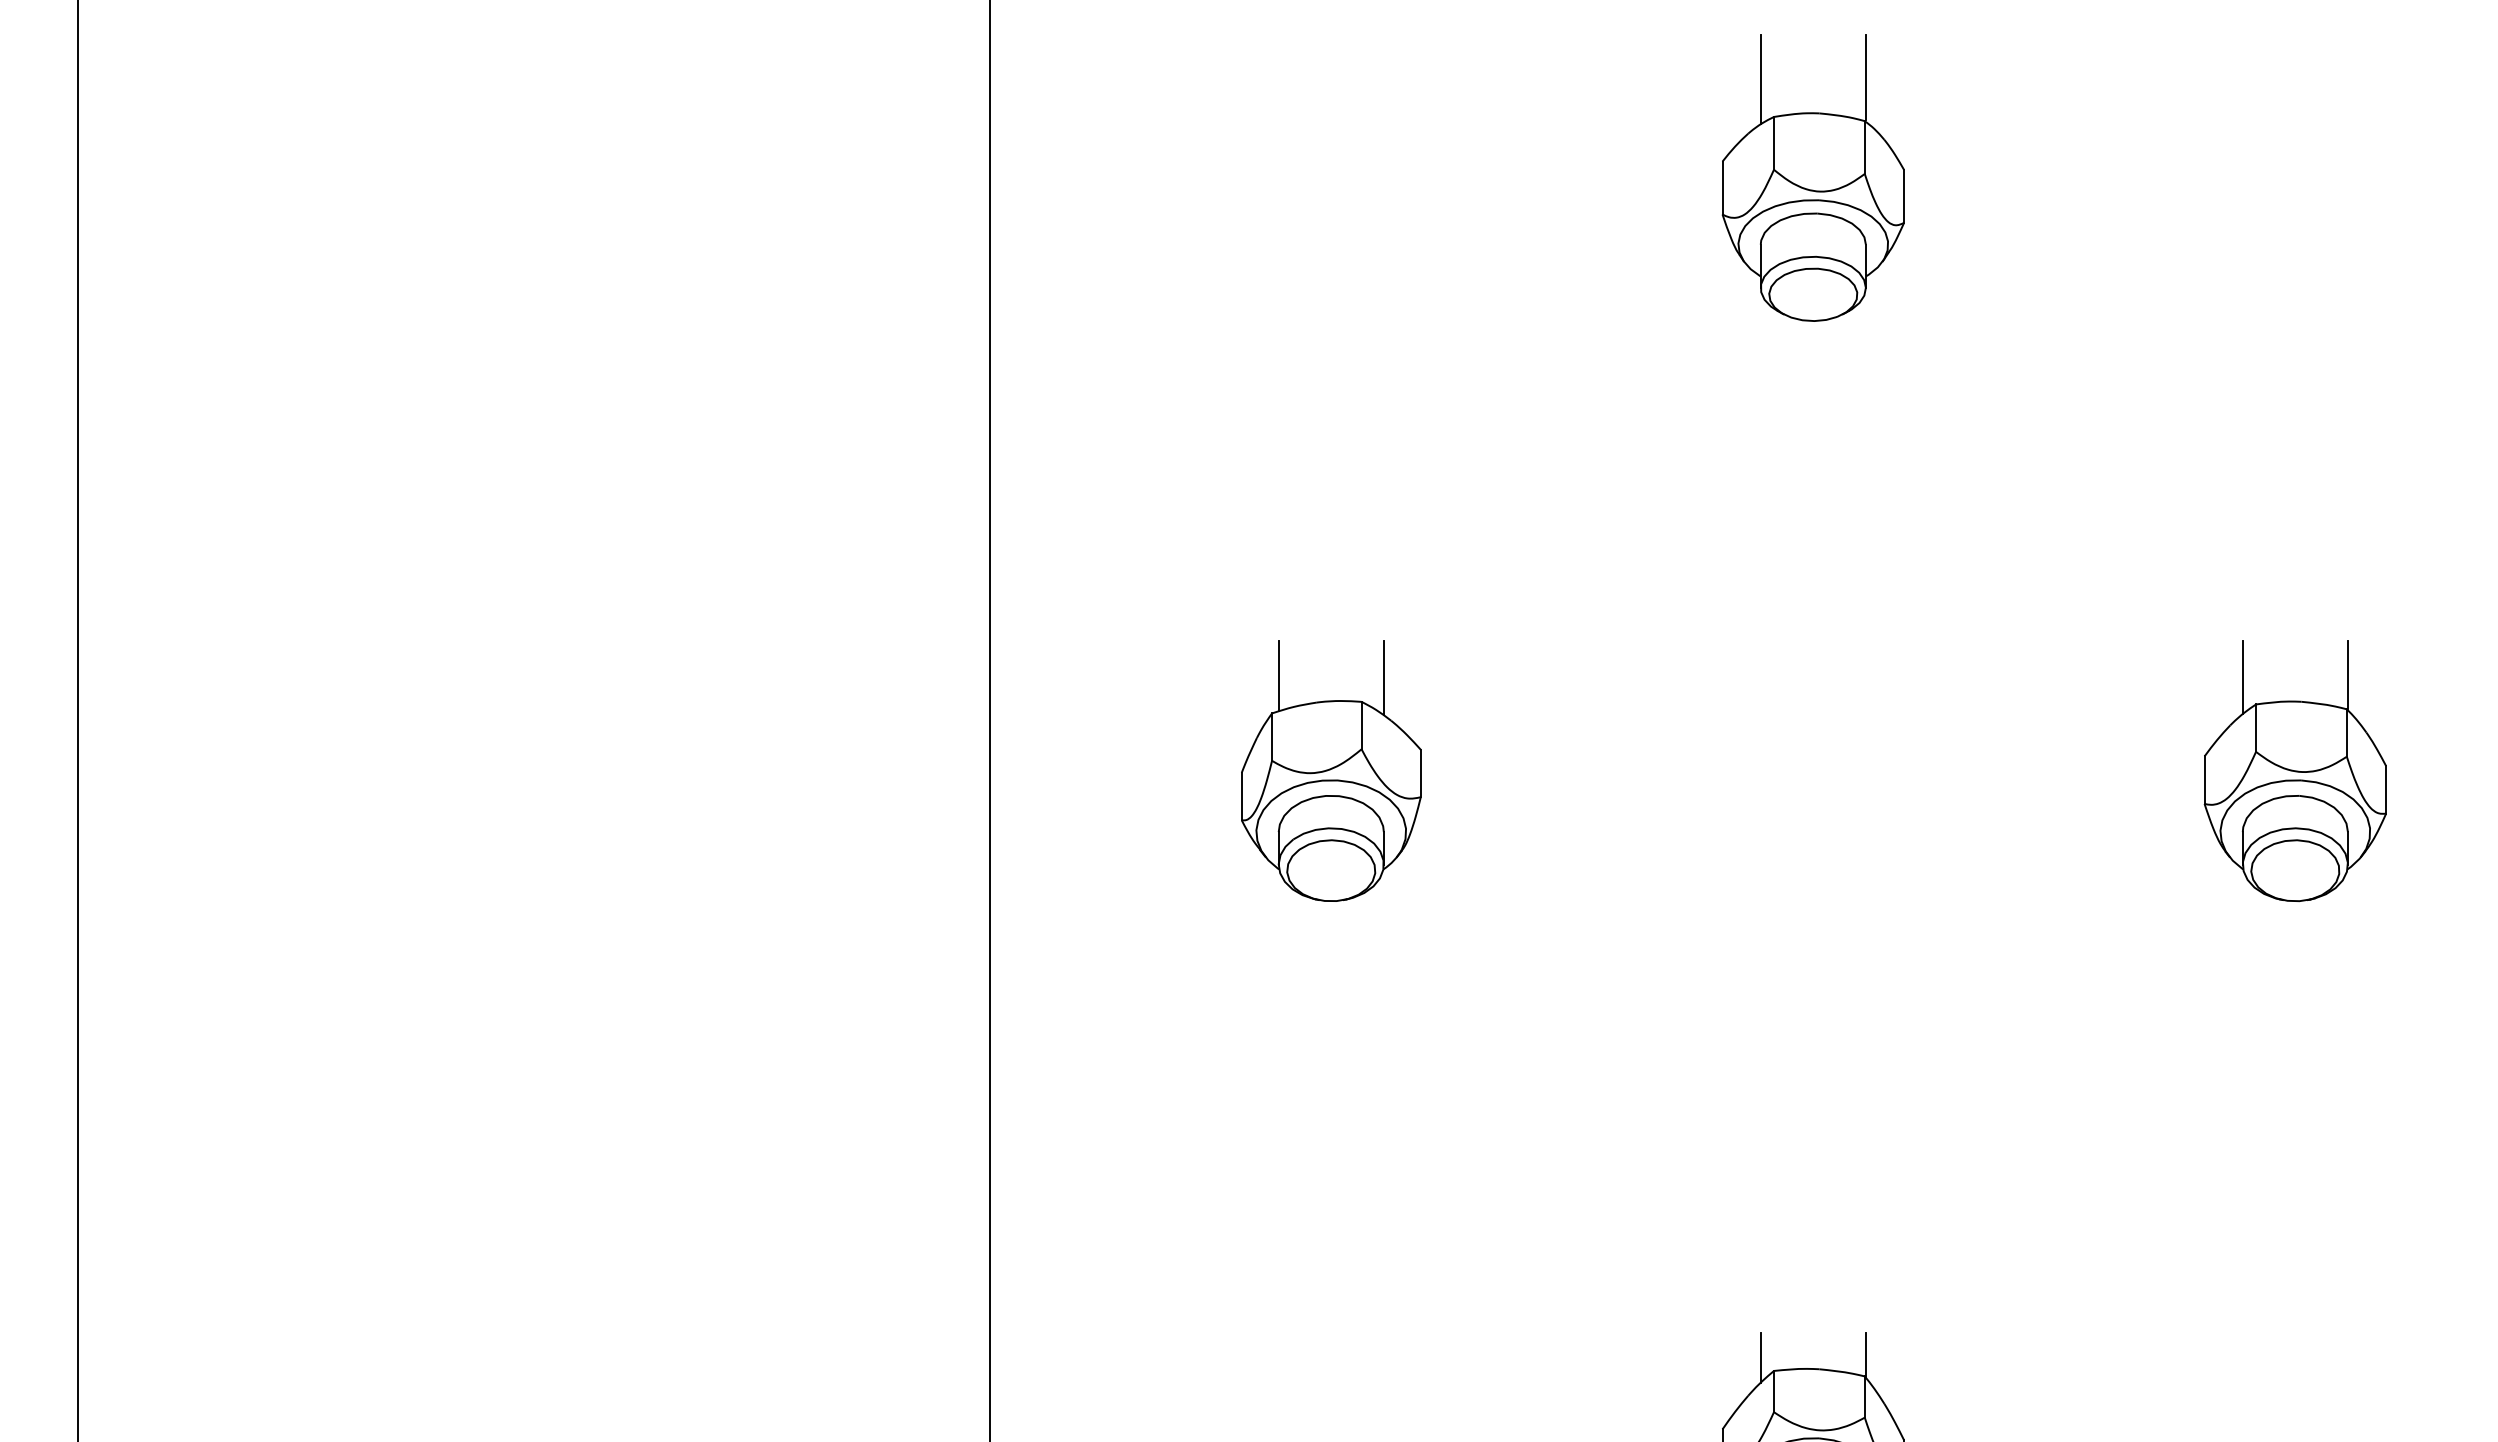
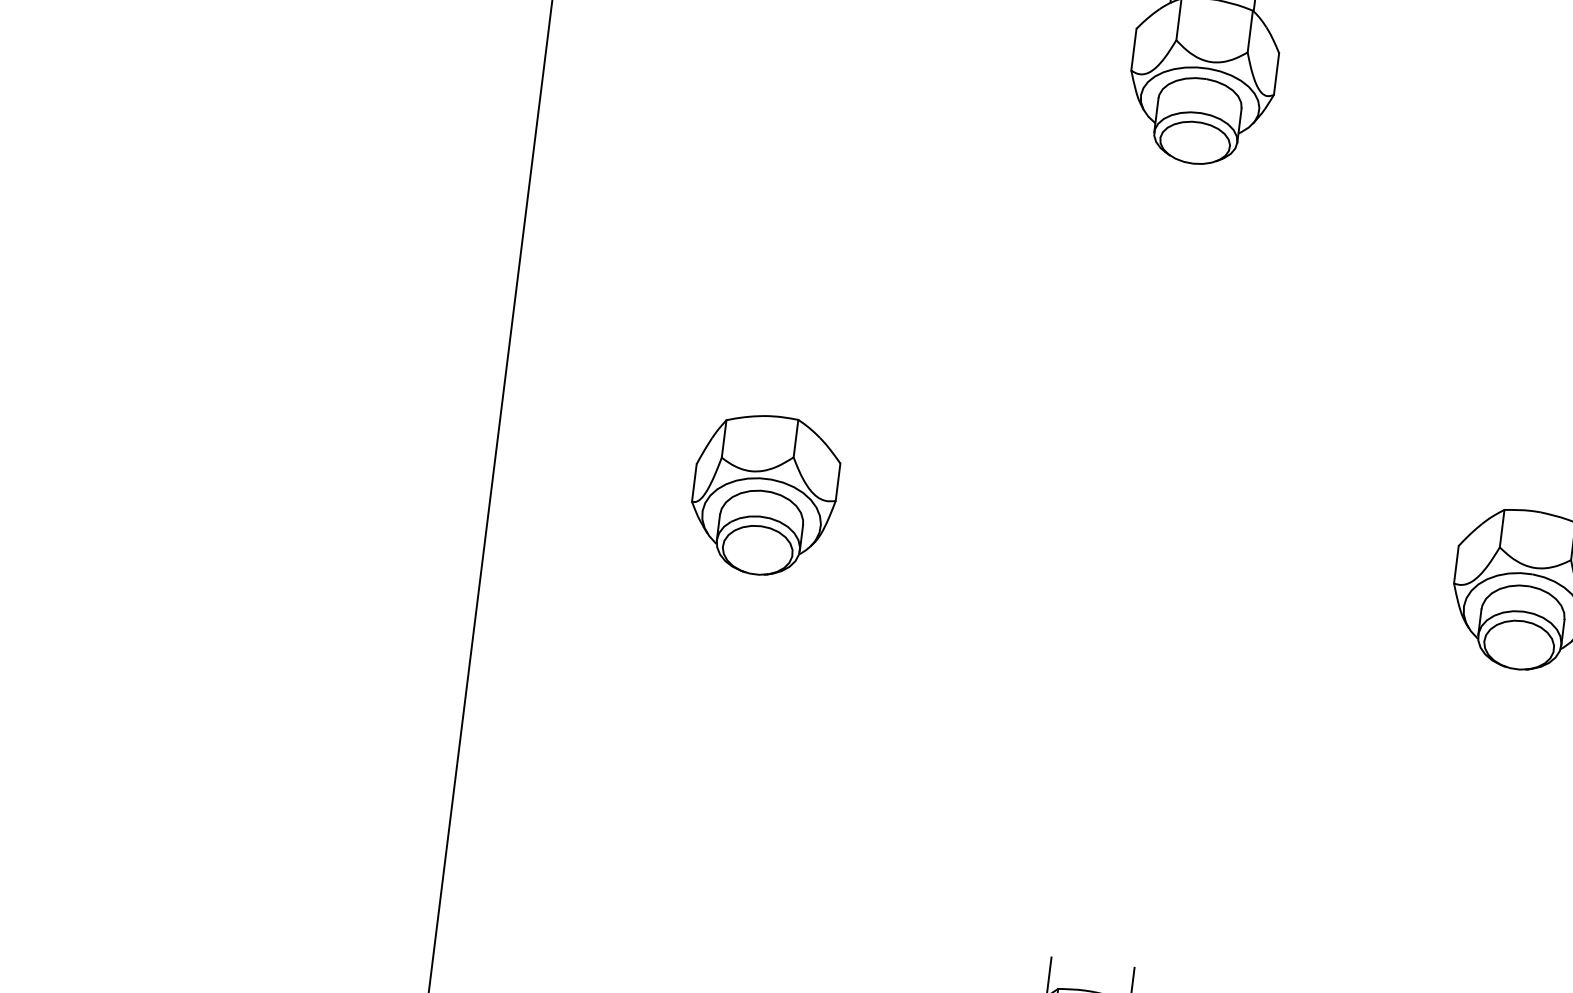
line: (1278, 675) -> (735, 390), removed
line: (1383, 677) -> (818, 402), removed
line: (2242, 677) -> (1496, 487), removed

